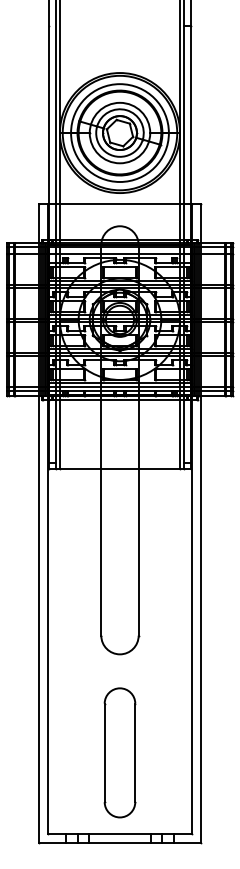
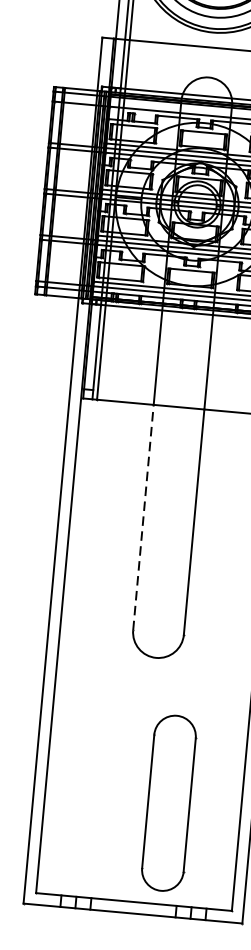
line: (101, 552) -> (143, 517), solid -> dashed
part: (119, 752) -> (168, 802), moved

